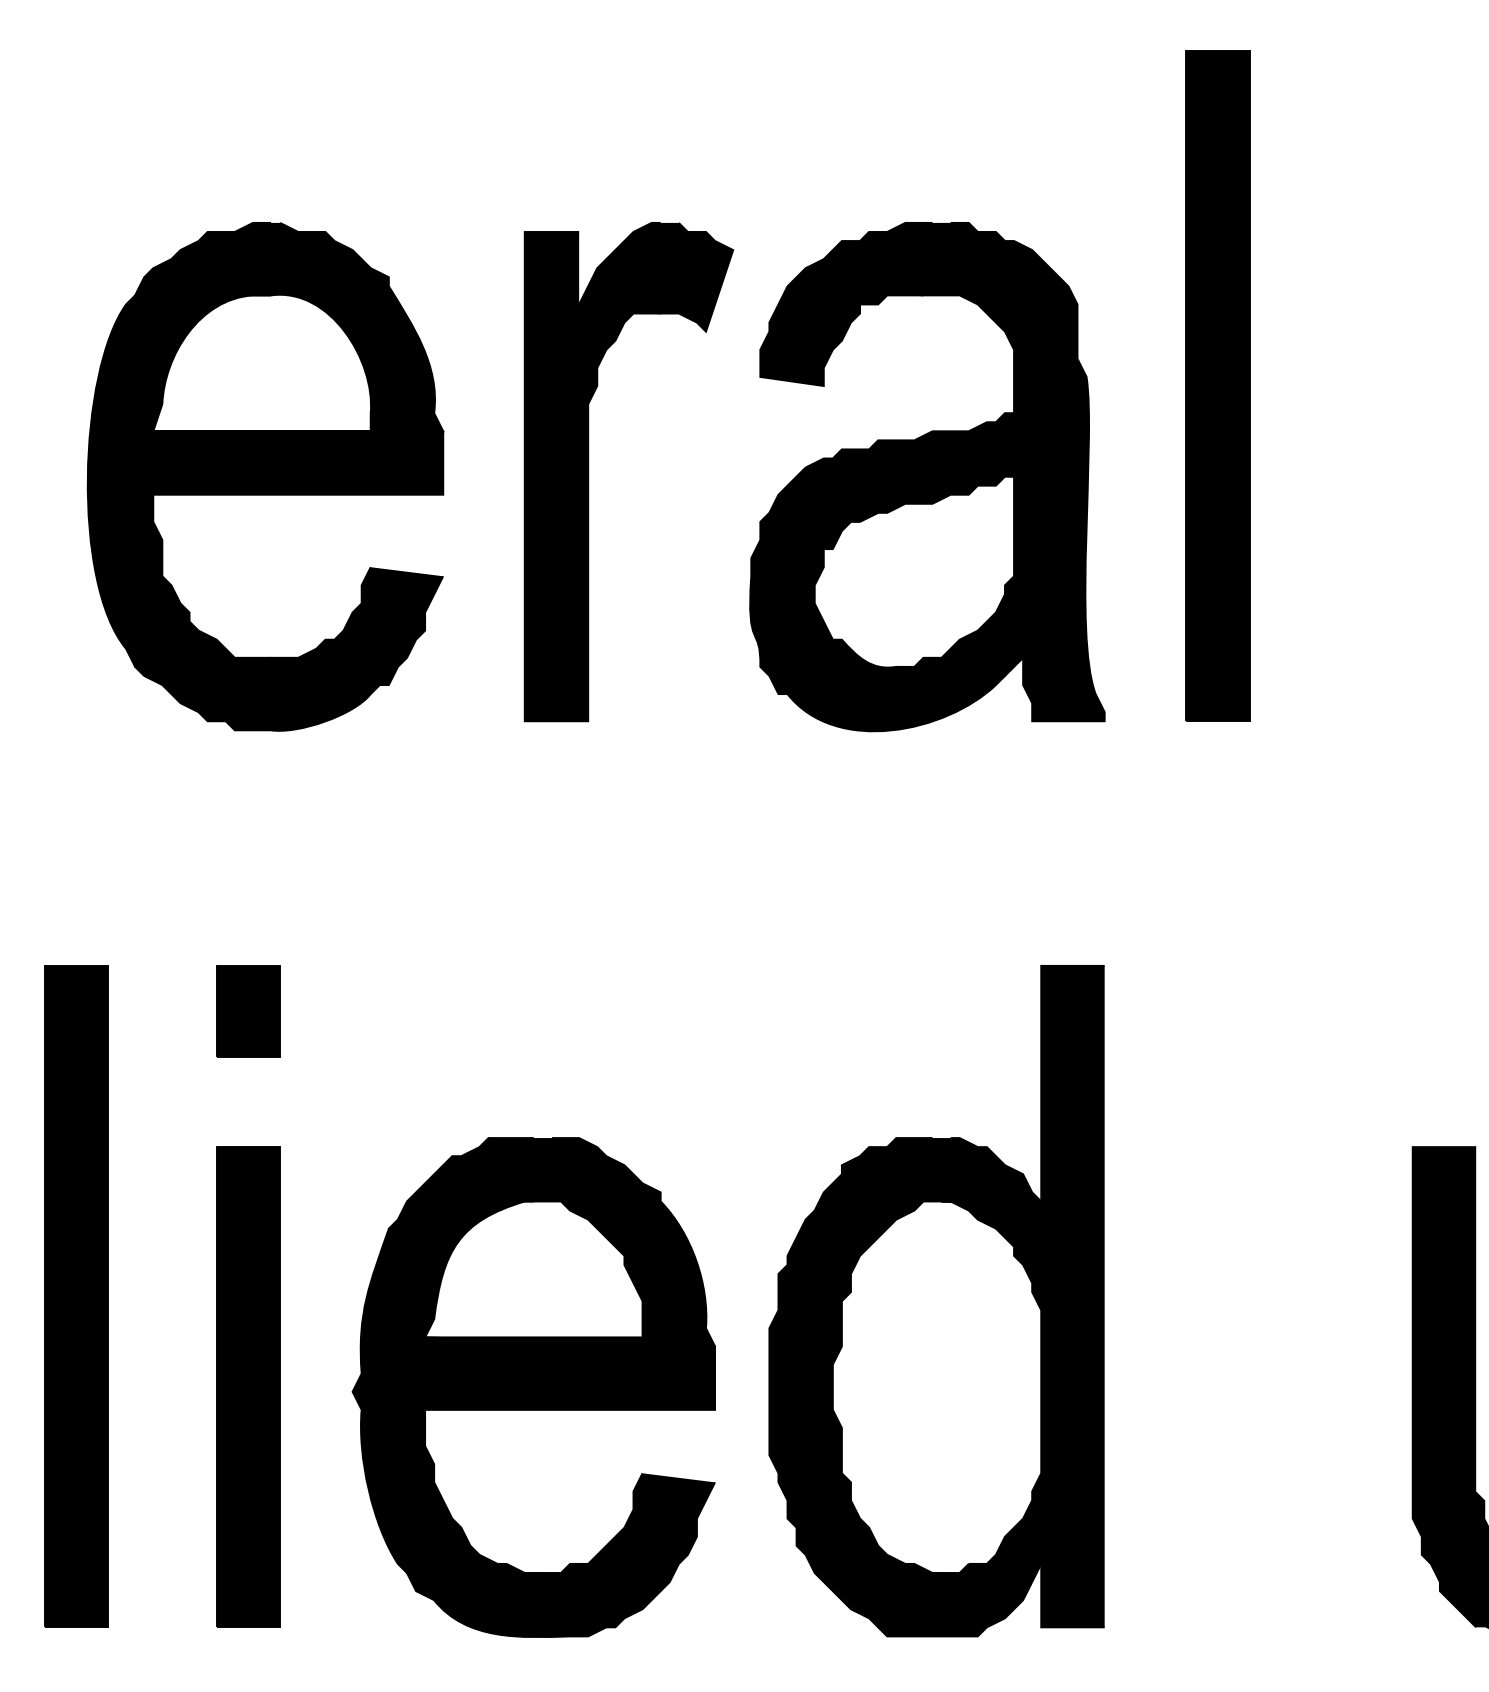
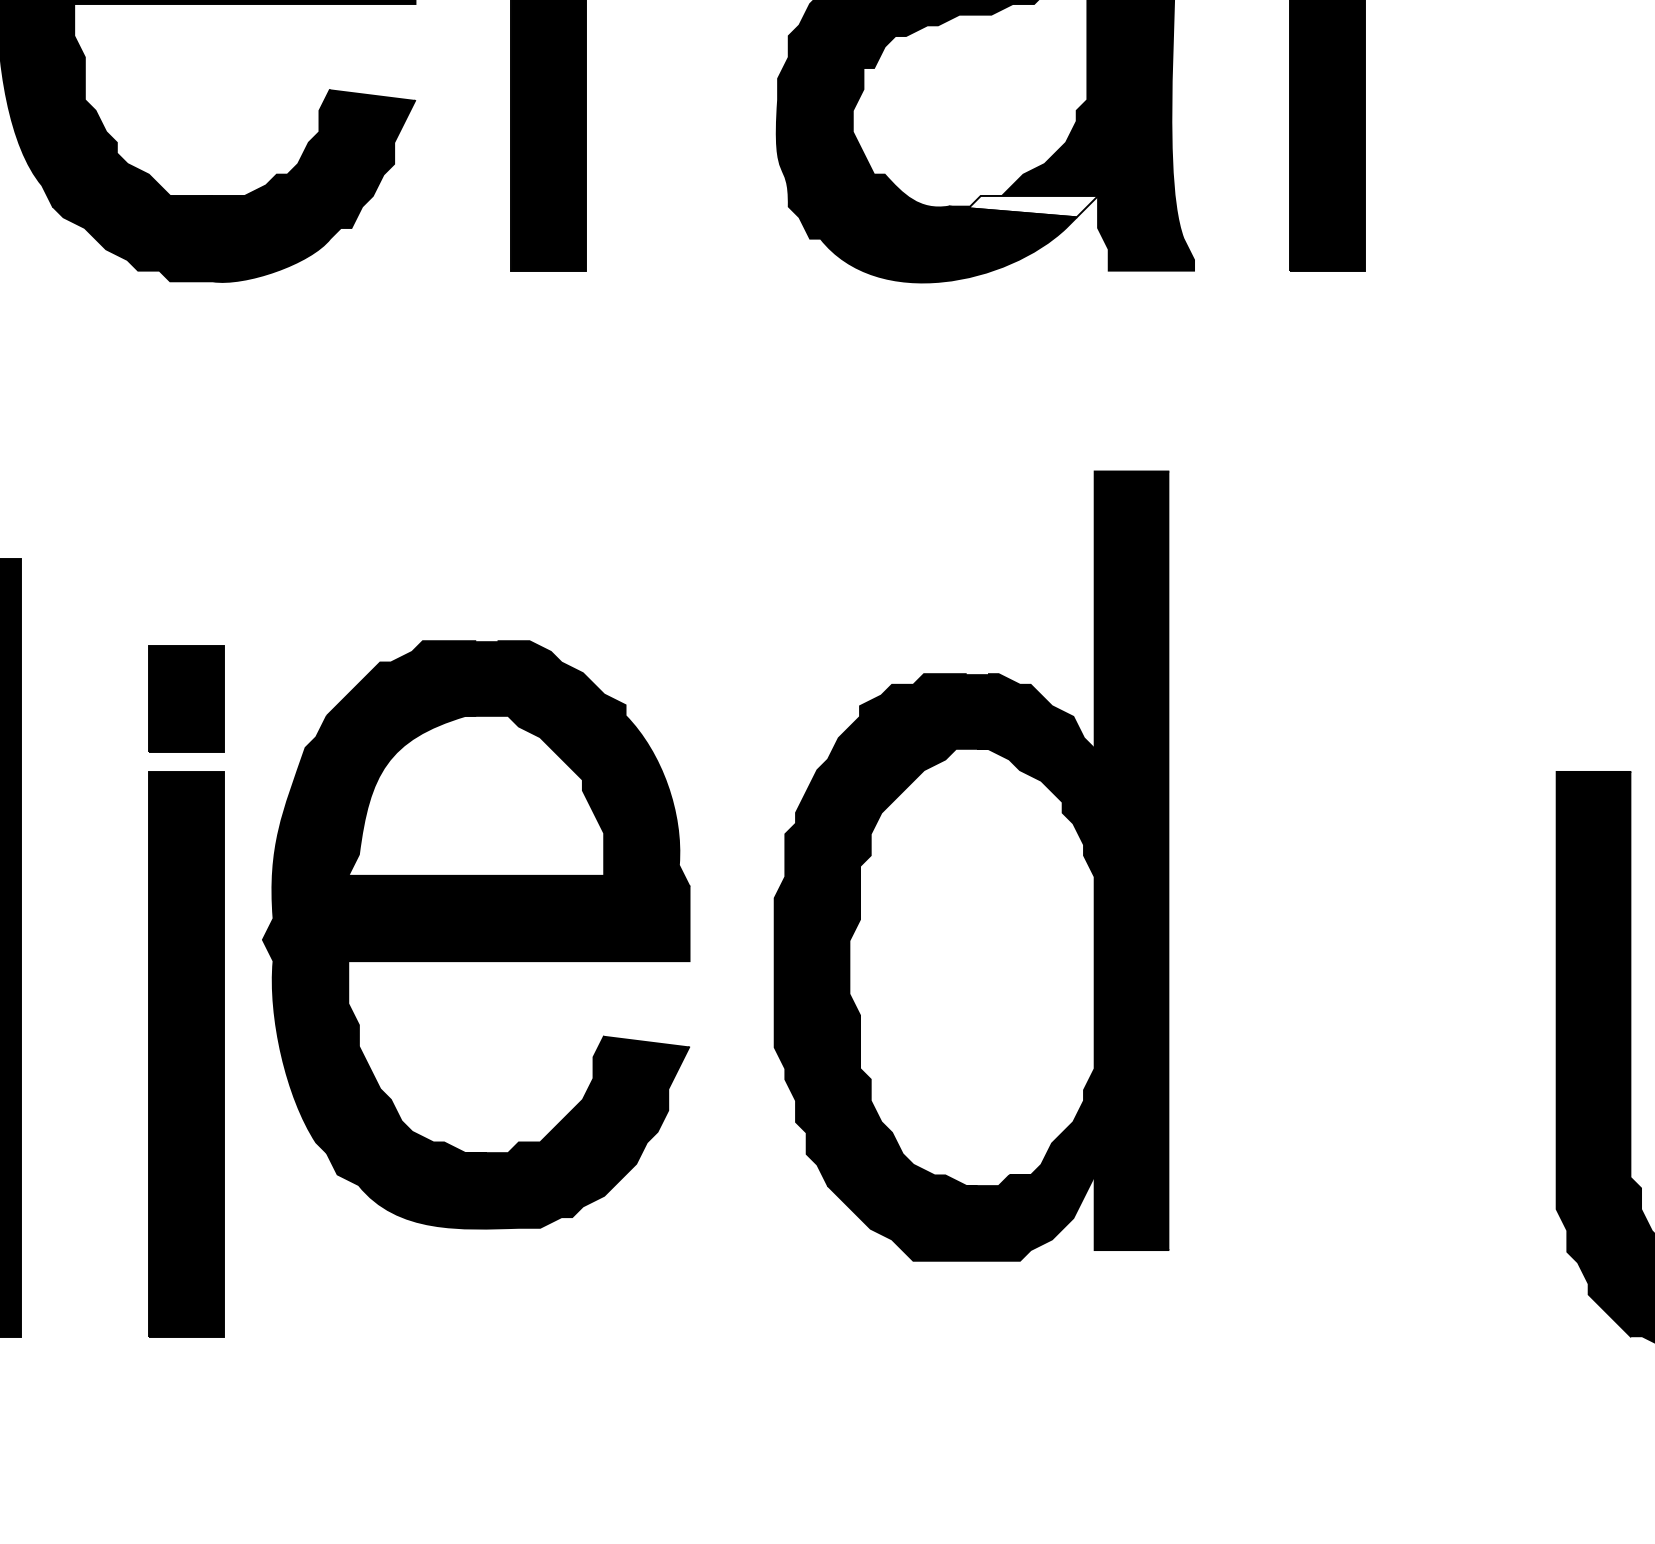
fill: (959, 666) -> (1023, 206), removed
part: (248, 1011) -> (186, 699), moved
part: (936, 1301) -> (971, 866), moved
part: (533, 1387) -> (475, 934), moved

